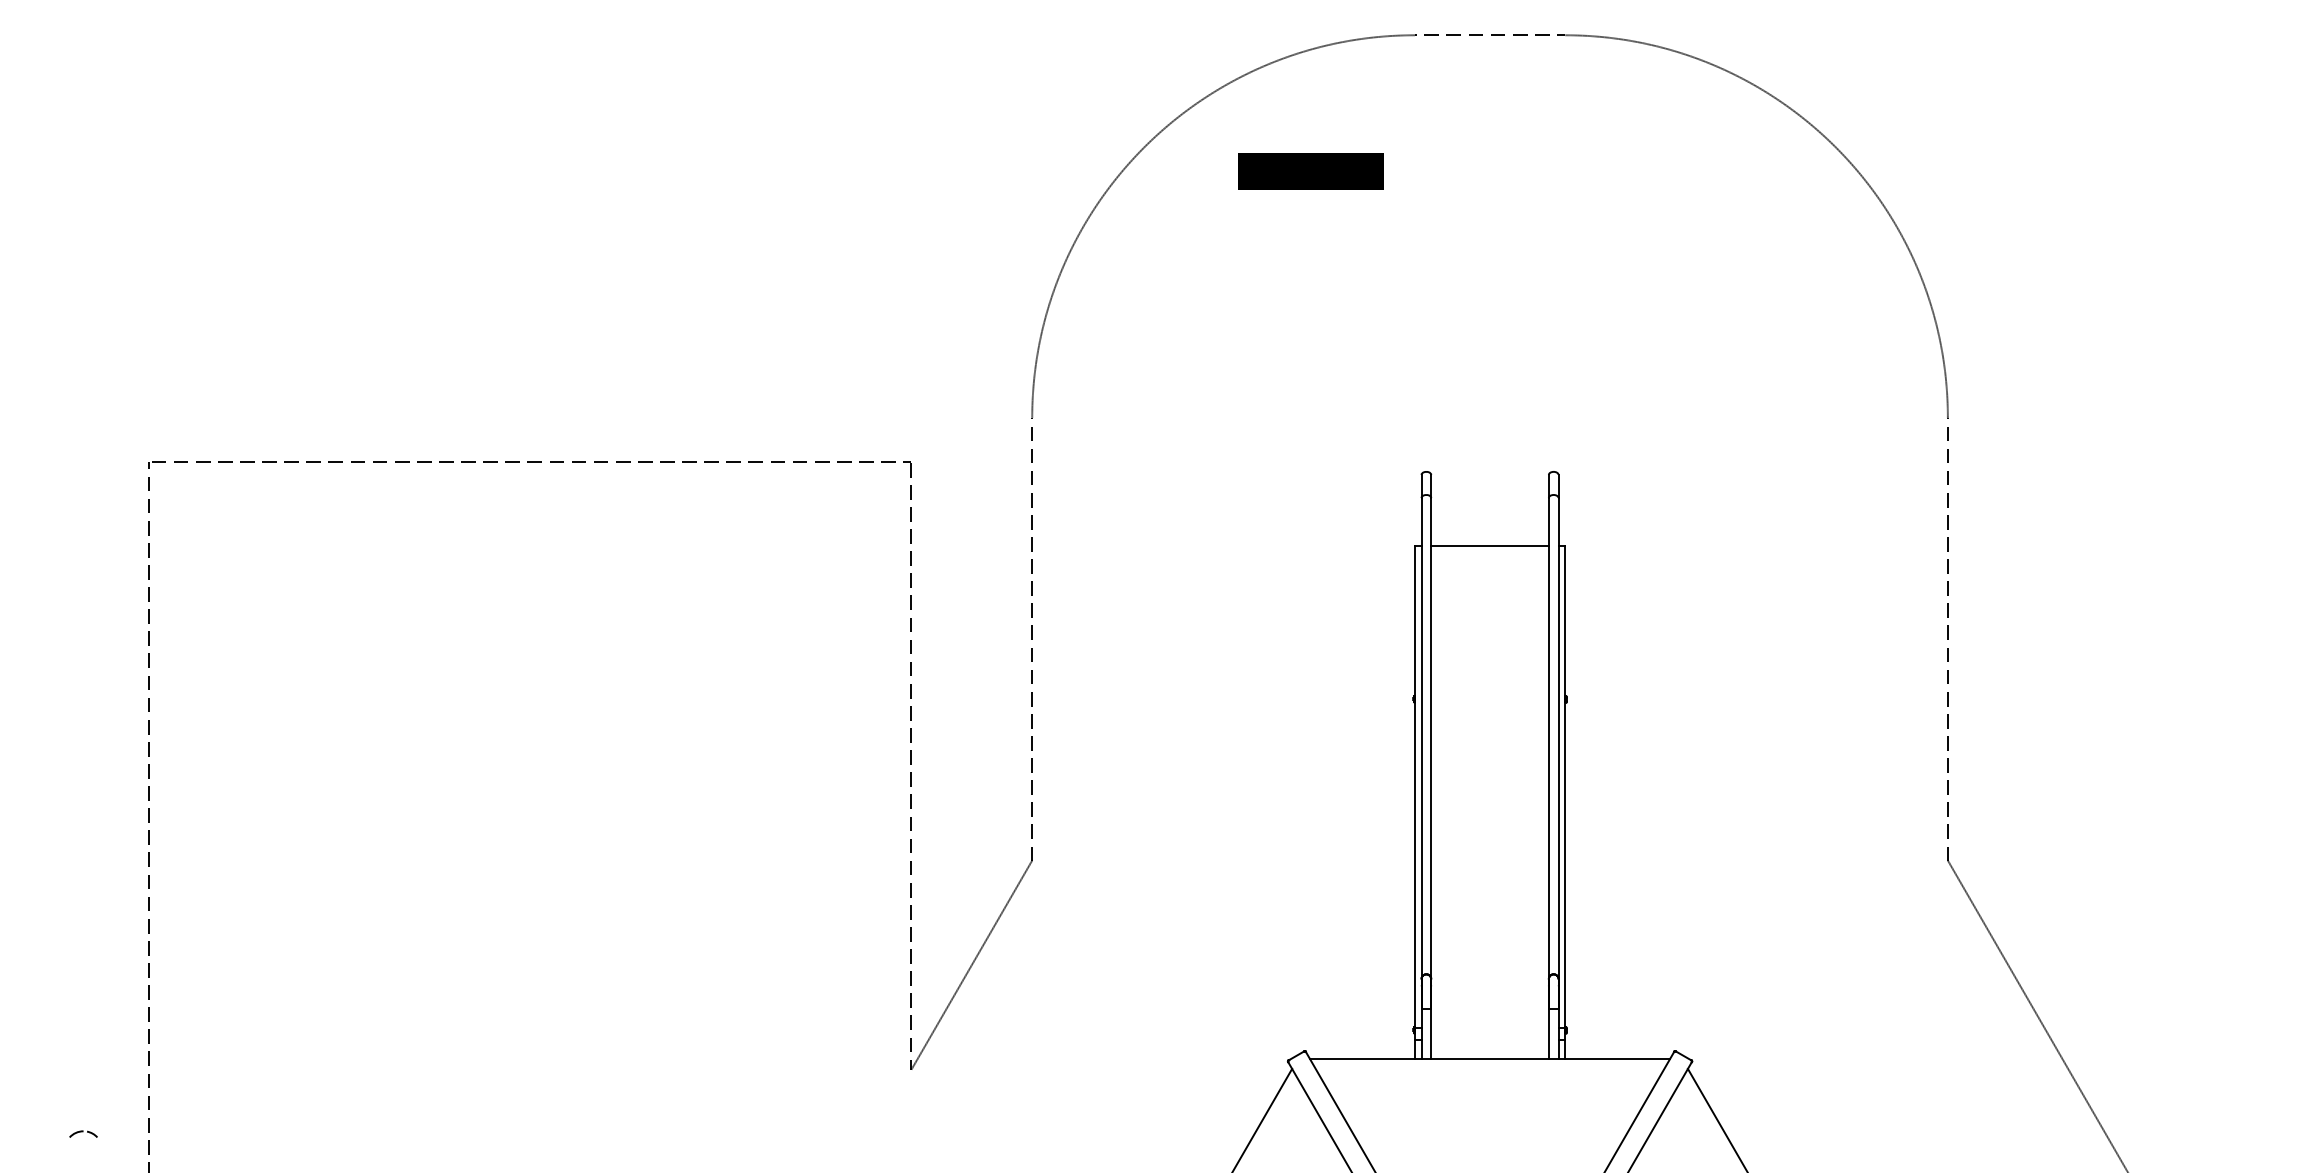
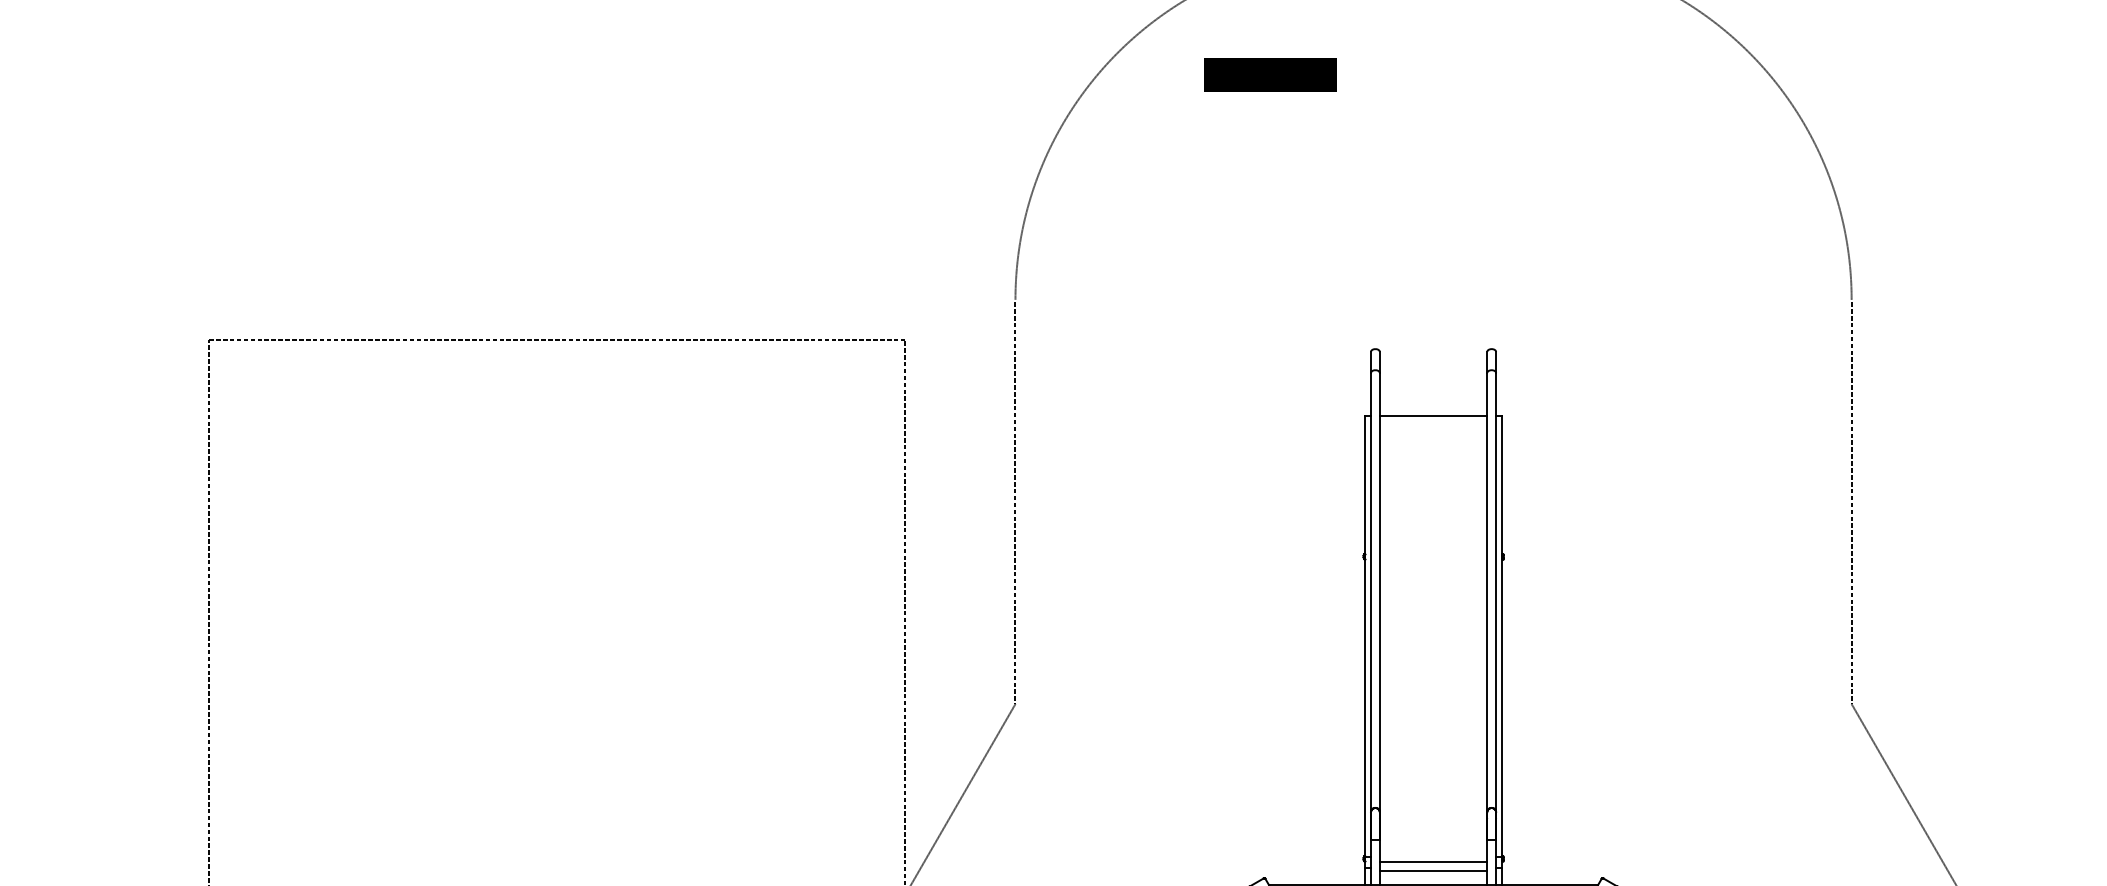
line: (1489, 1033) -> (1433, 862), added
line: (1489, 1043) -> (1433, 871), added

